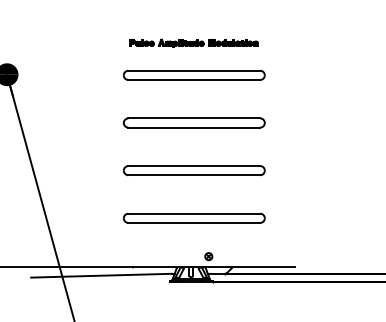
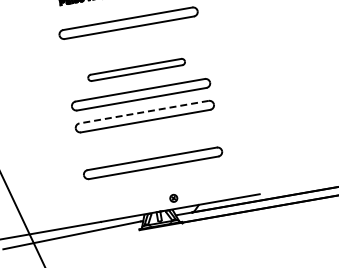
part: (193, 122) -> (135, 69), size x0.7
part: (193, 147) -> (140, 94), added
line: (194, 166) -> (144, 112), solid -> dashed

